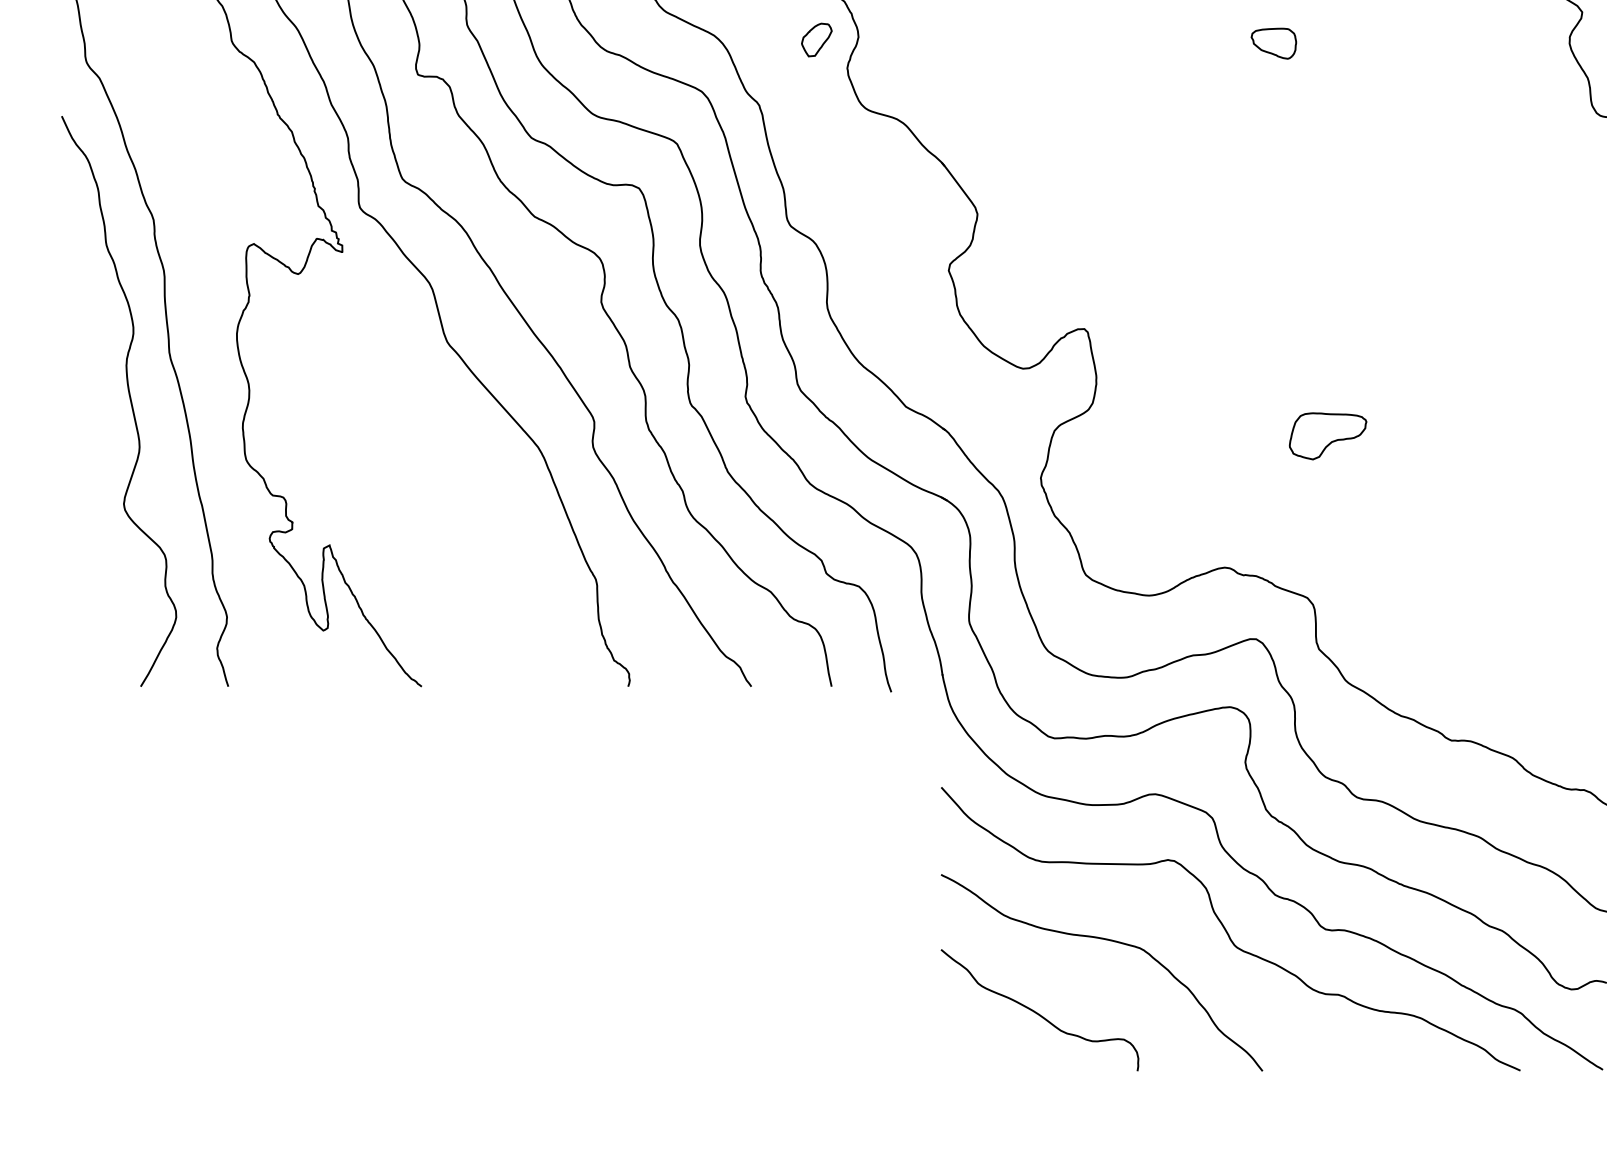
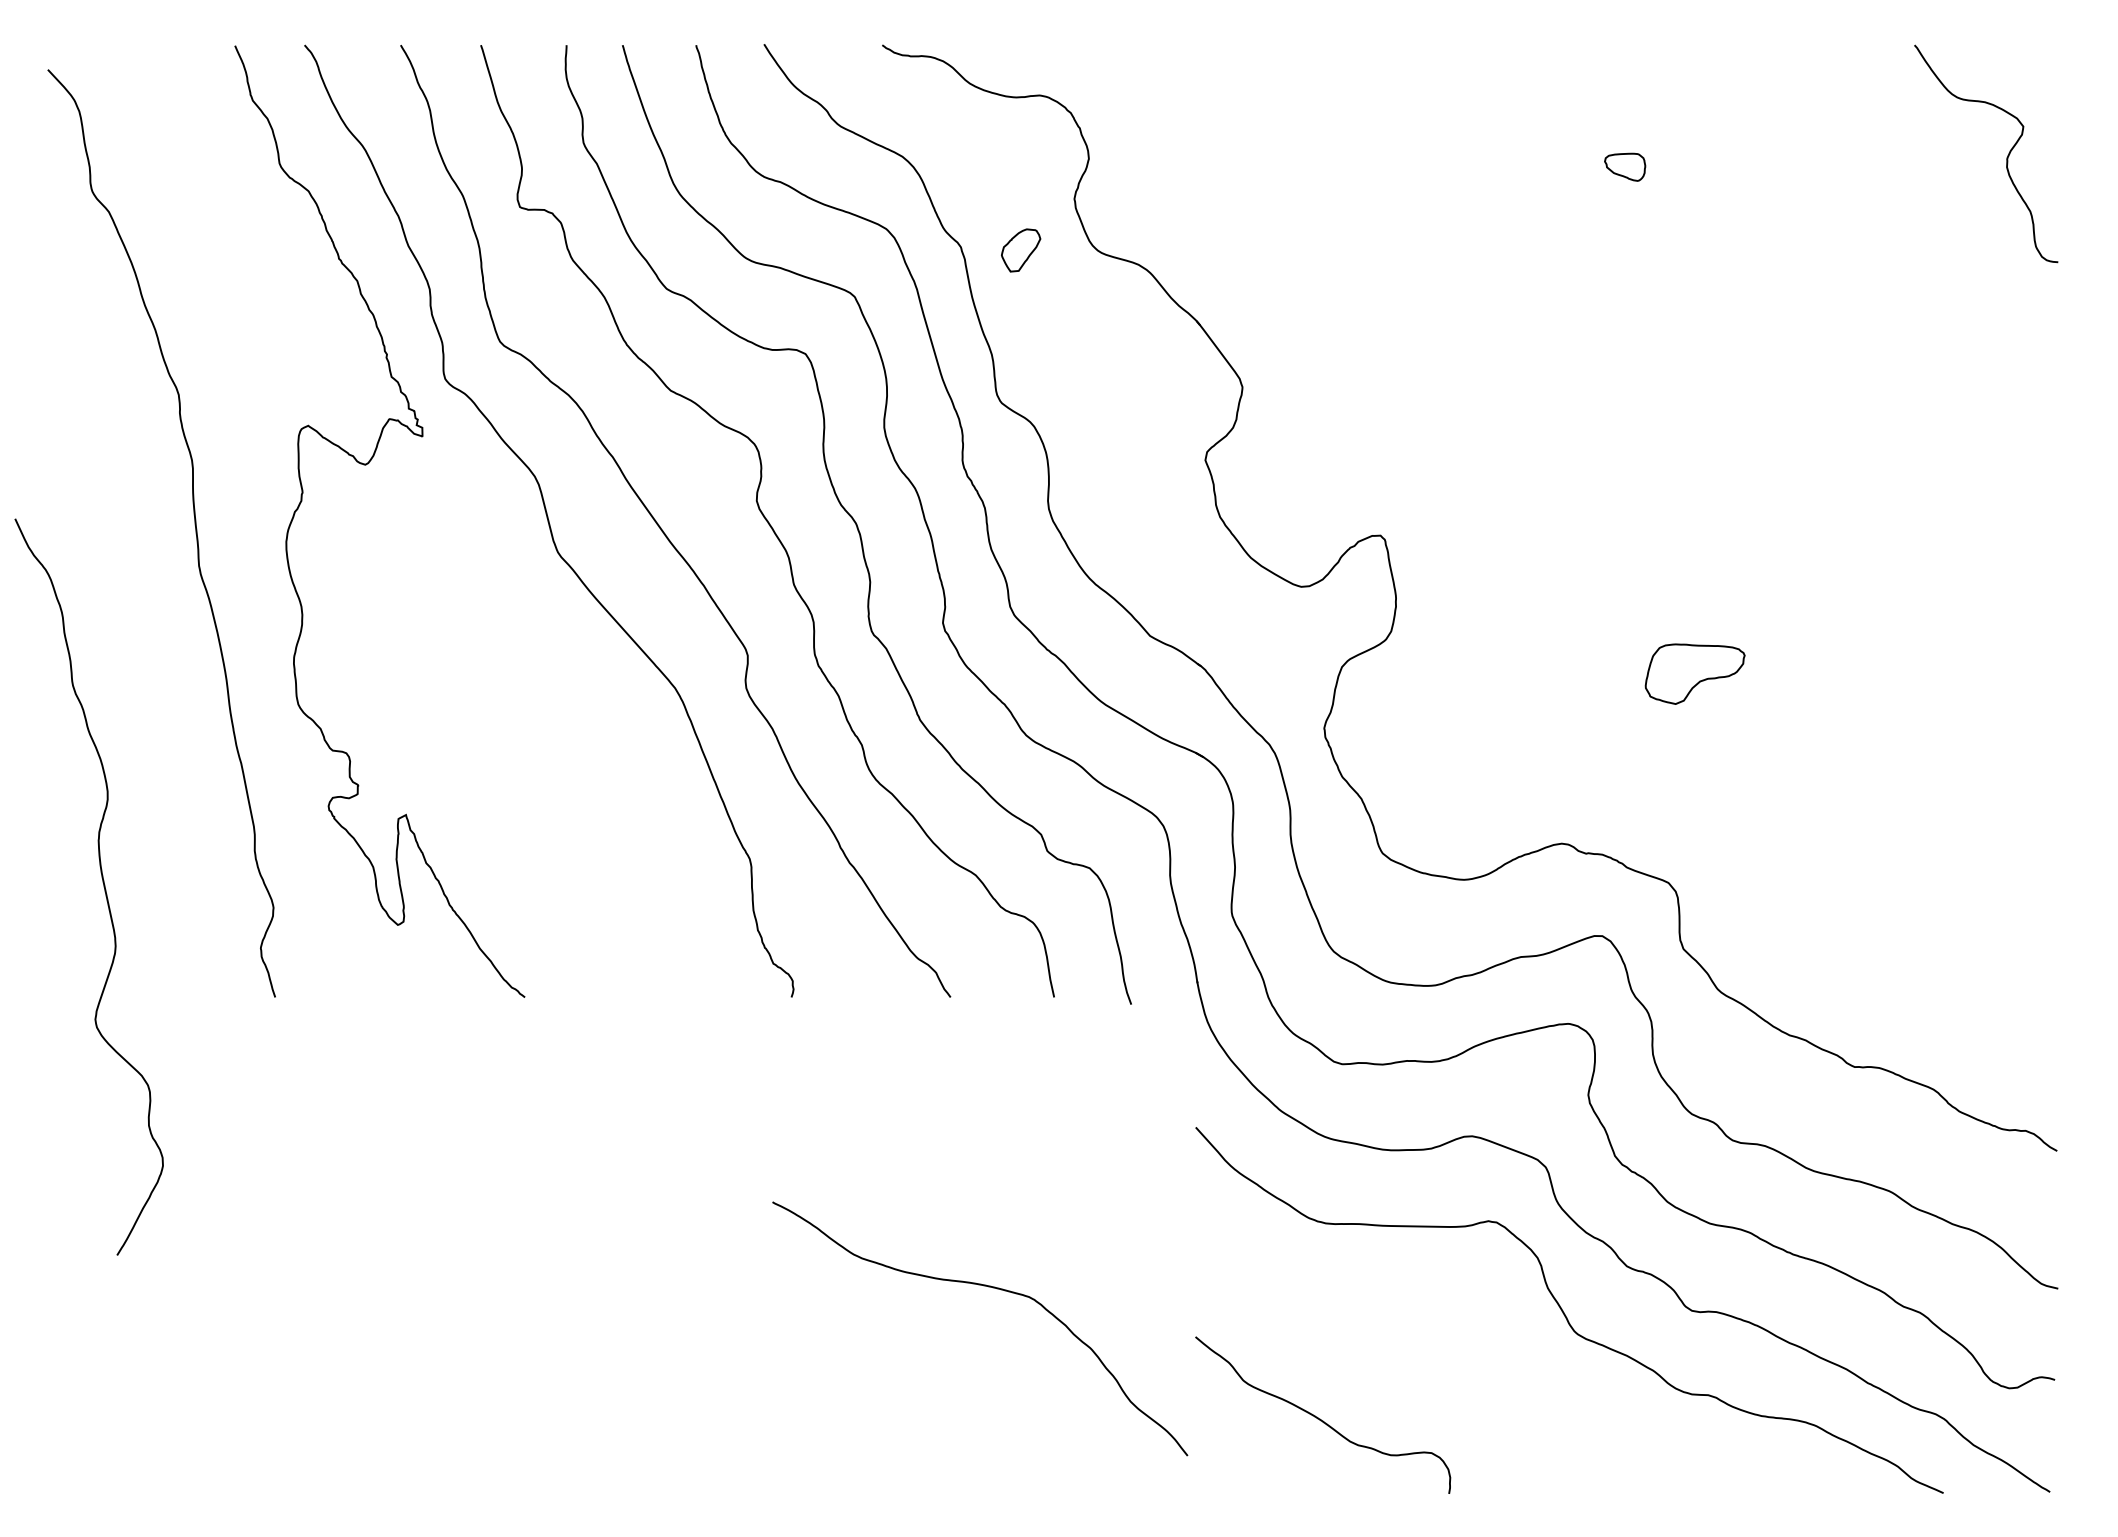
part: (817, 40) -> (1021, 250), moved
part: (1273, 43) -> (1624, 167), size x0.7
curve: (129, 397) -> (102, 882), moved
curve: (1108, 940) -> (988, 1287), moved

